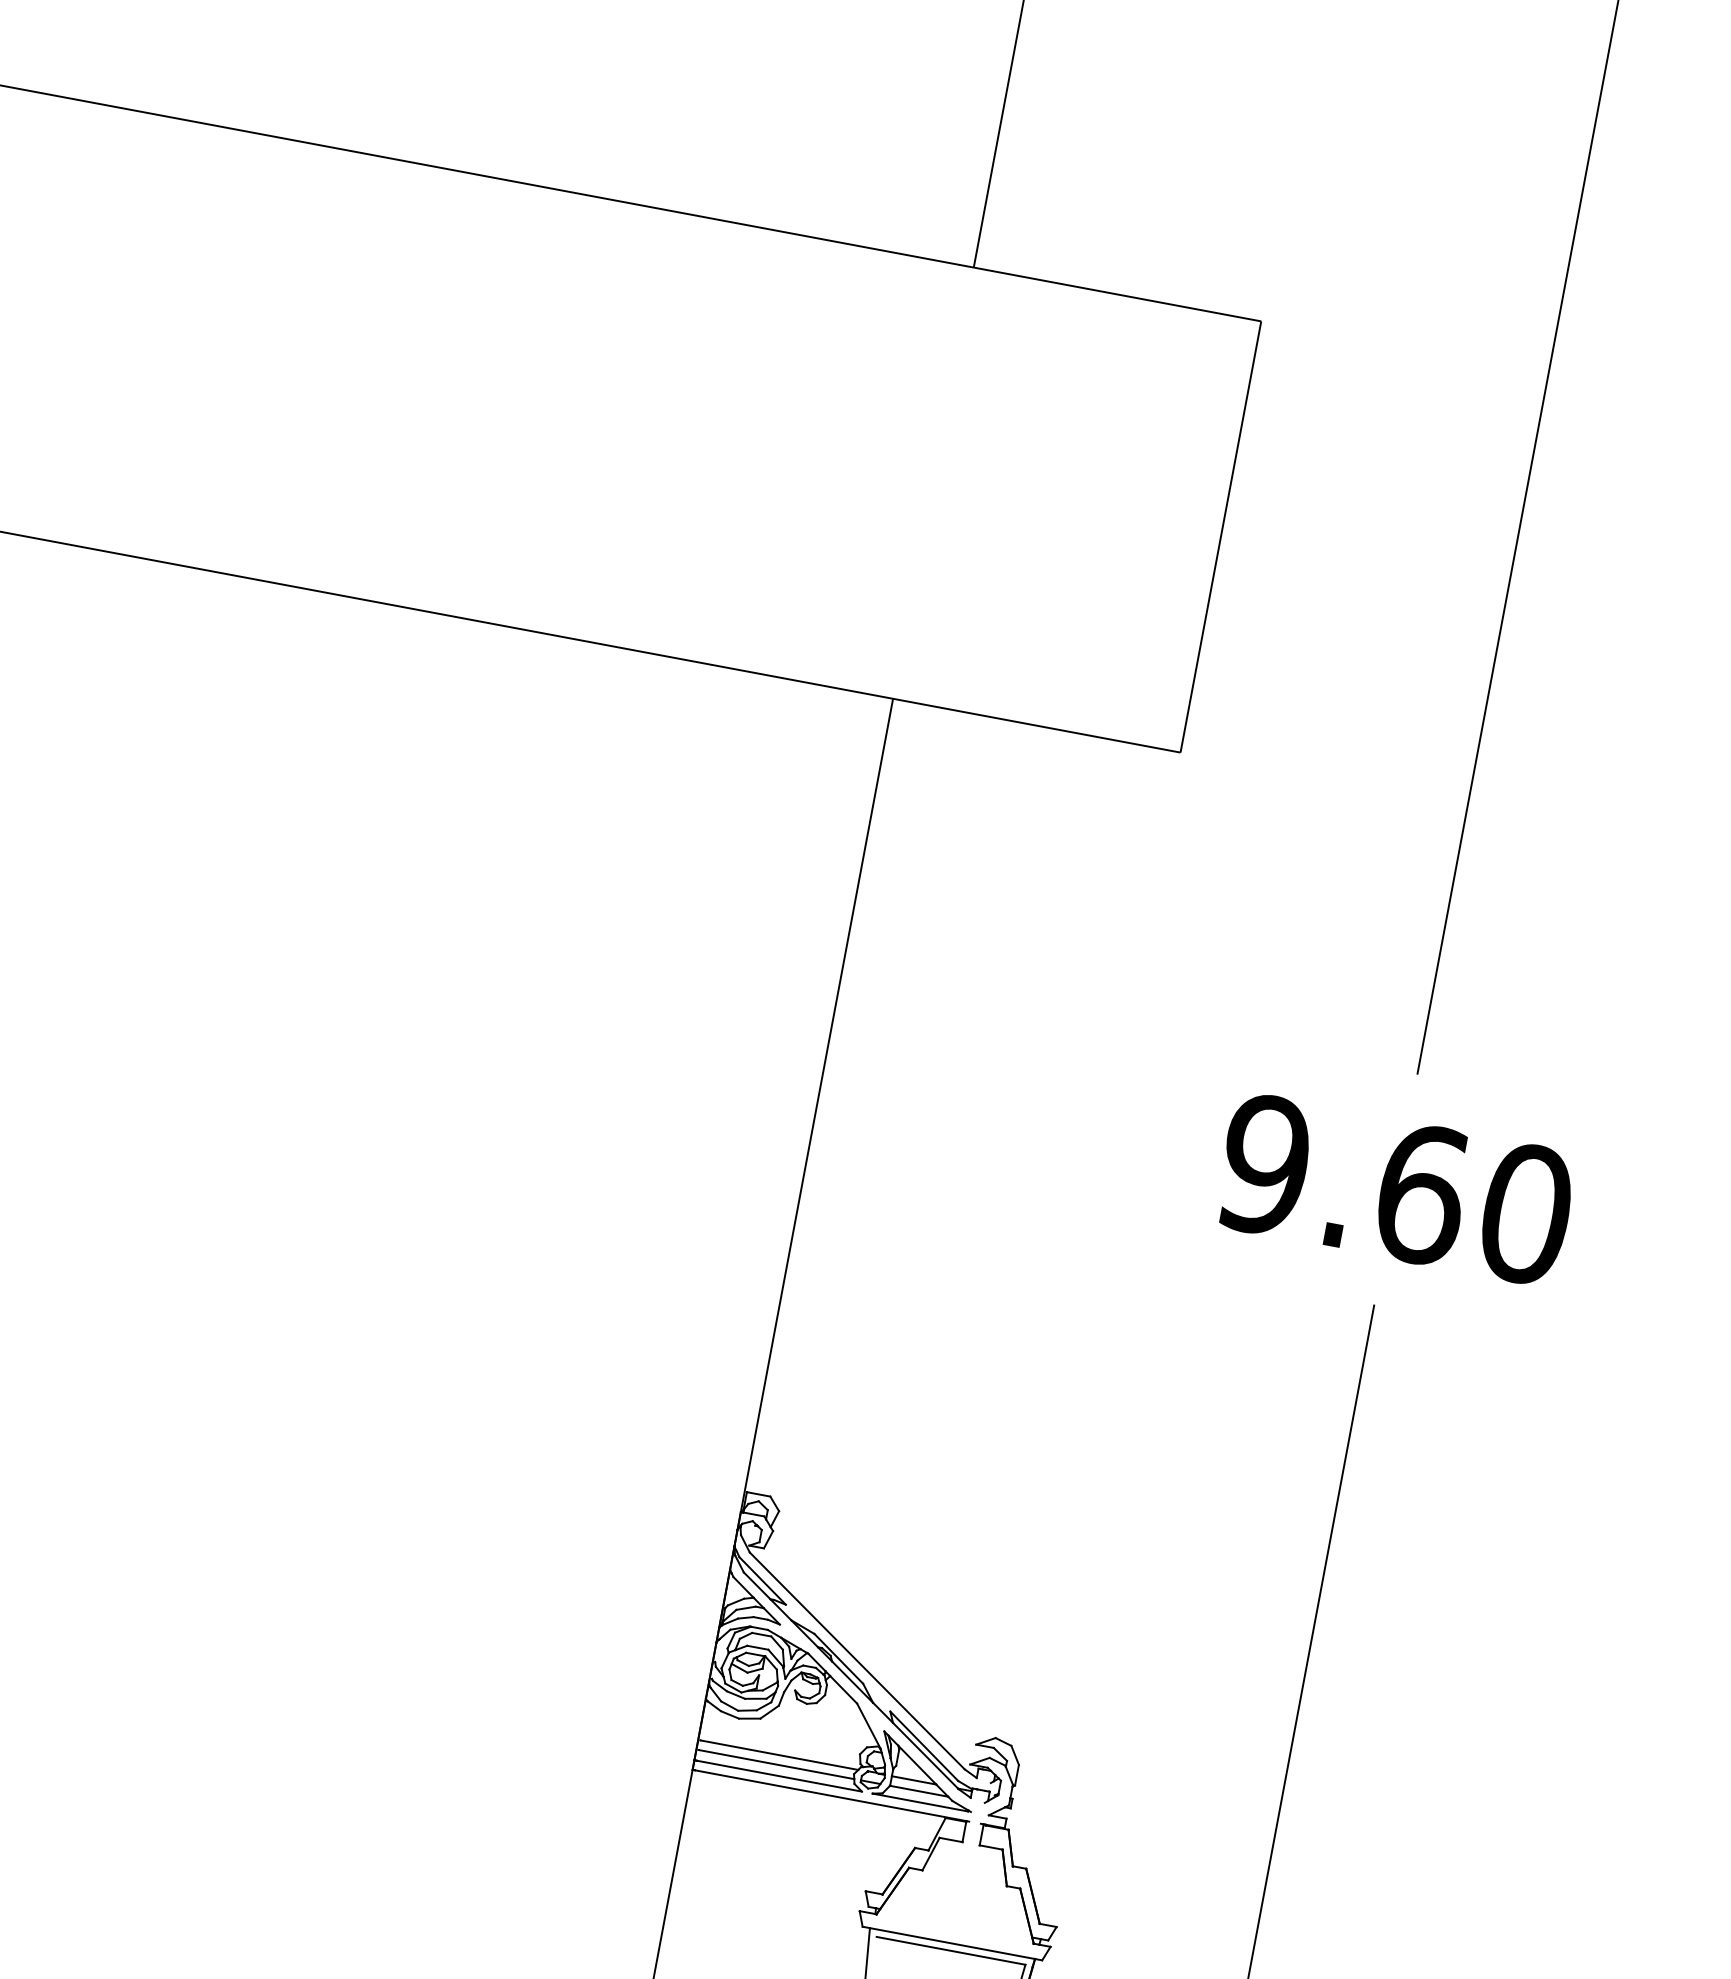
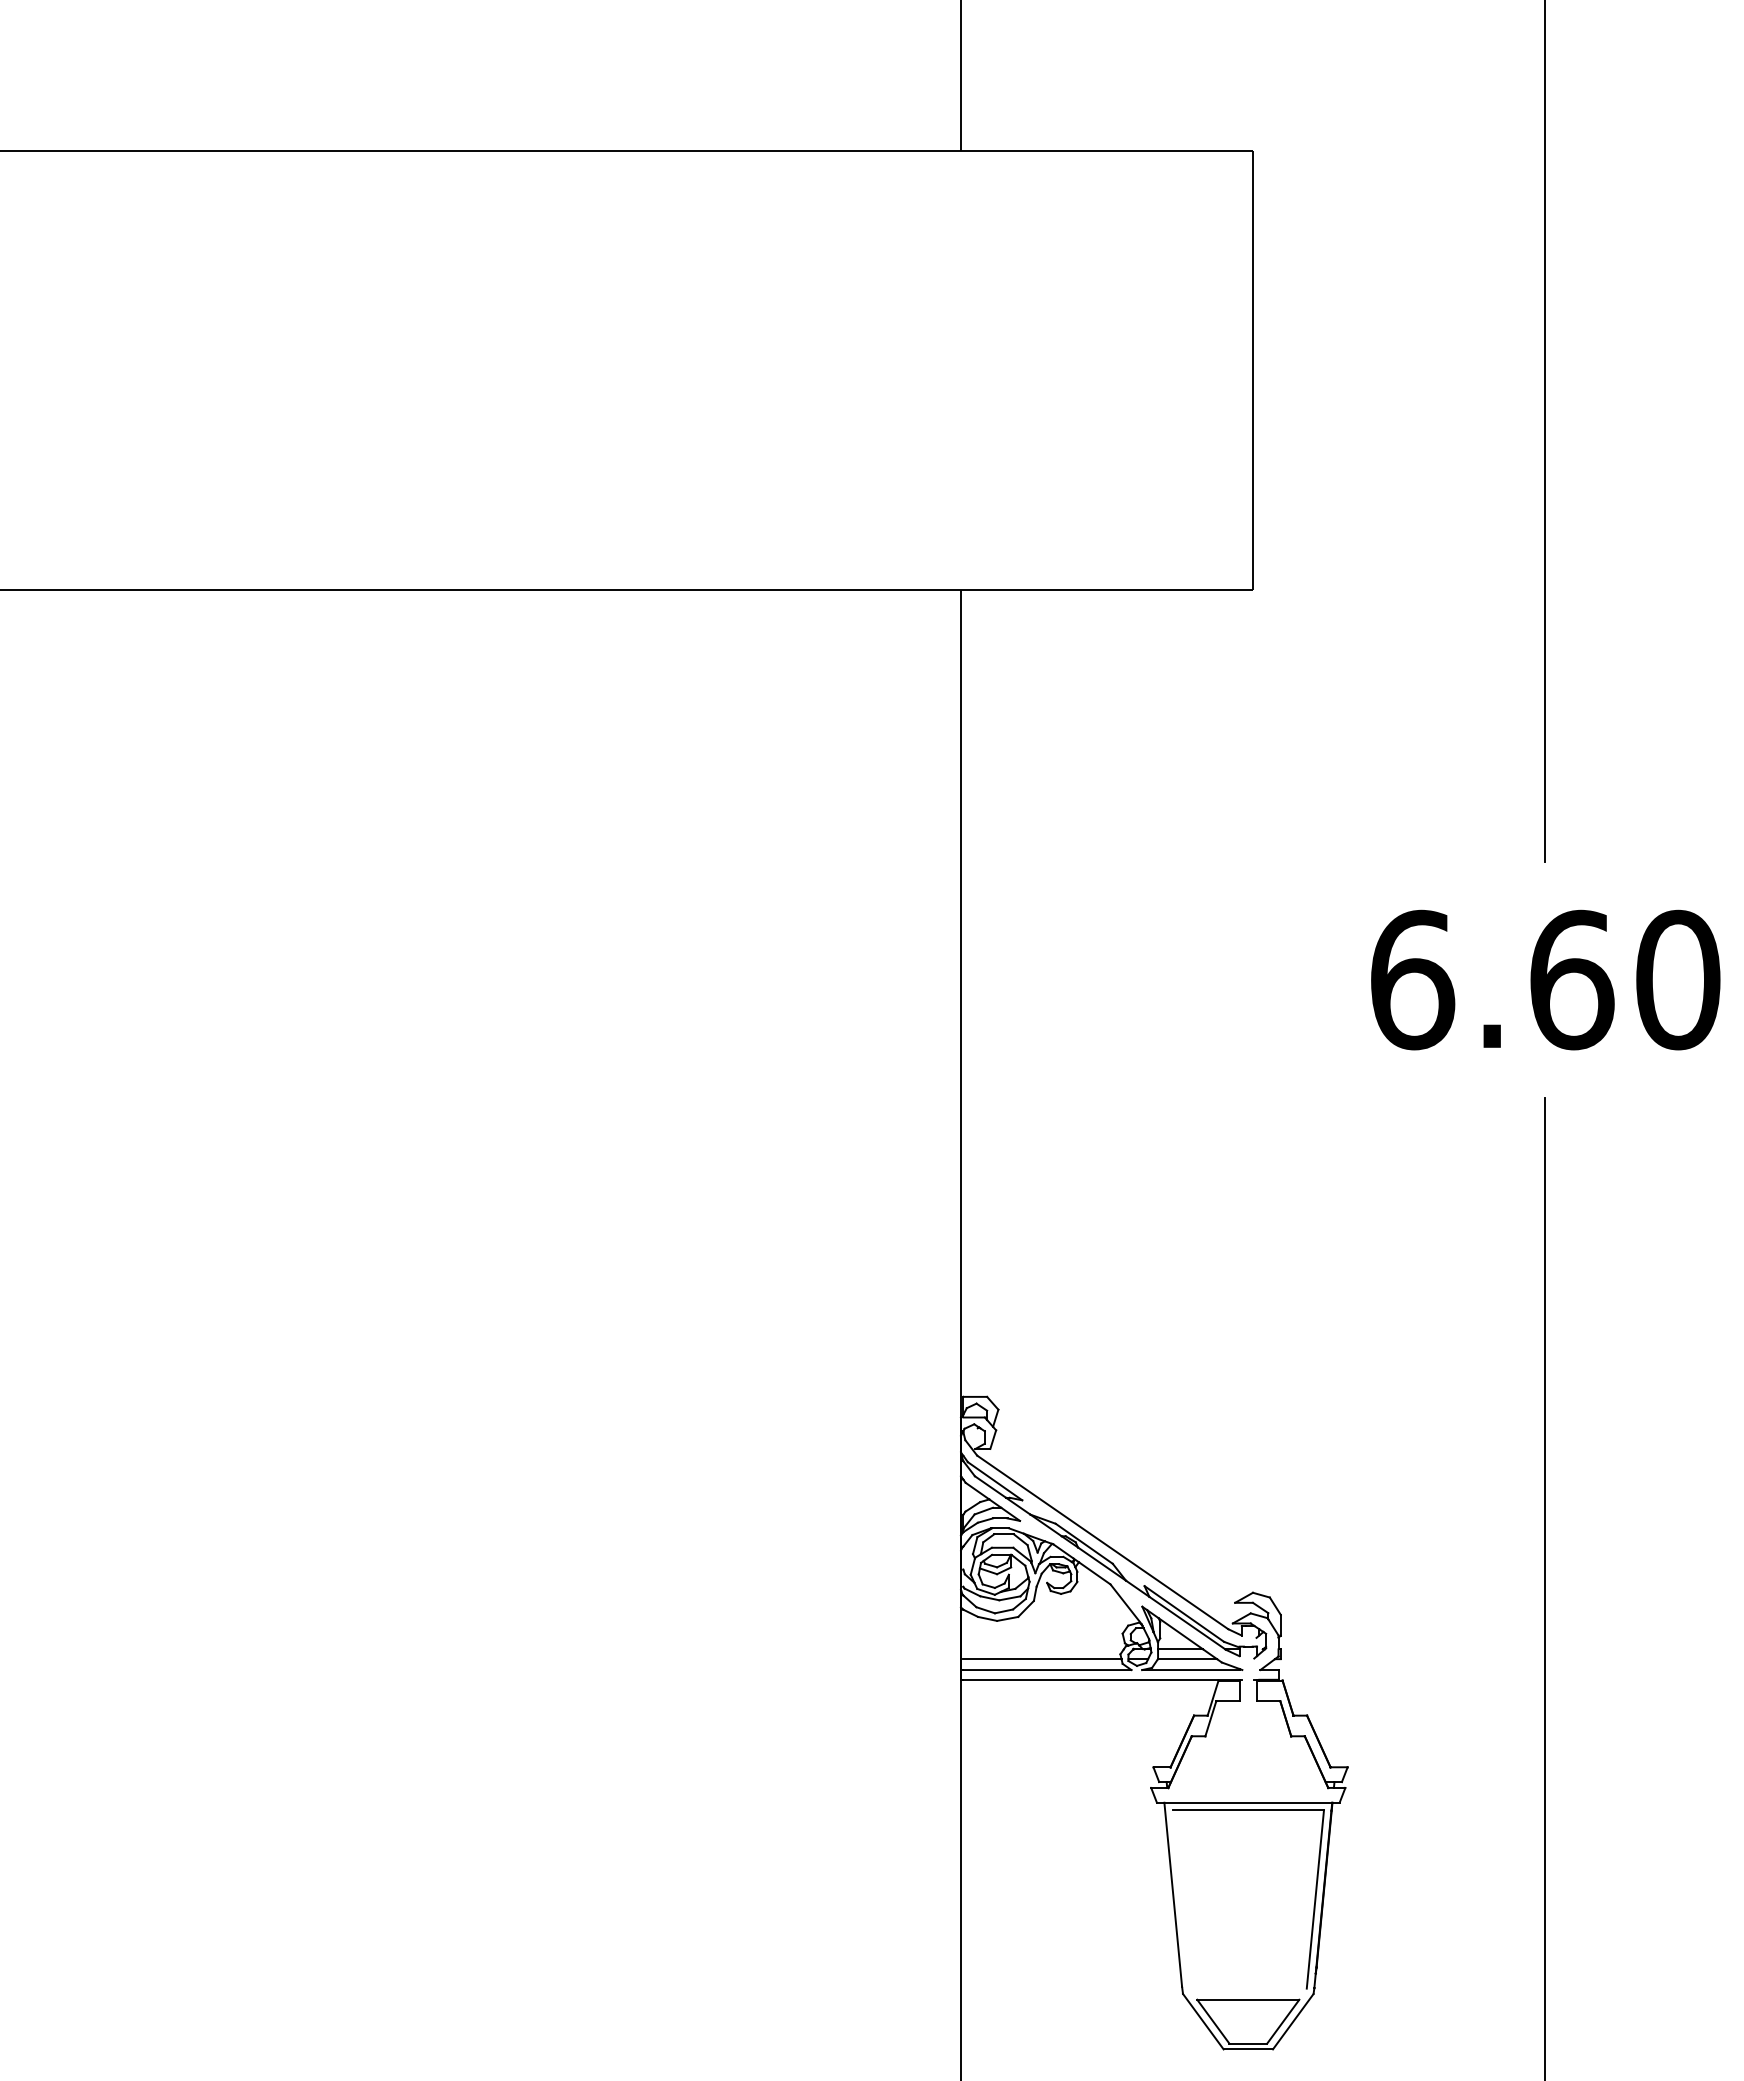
text: (1265, 1164) -> (1412, 979), 9.60 -> 6.60
line: (779, 1755) -> (1043, 1649), removed

